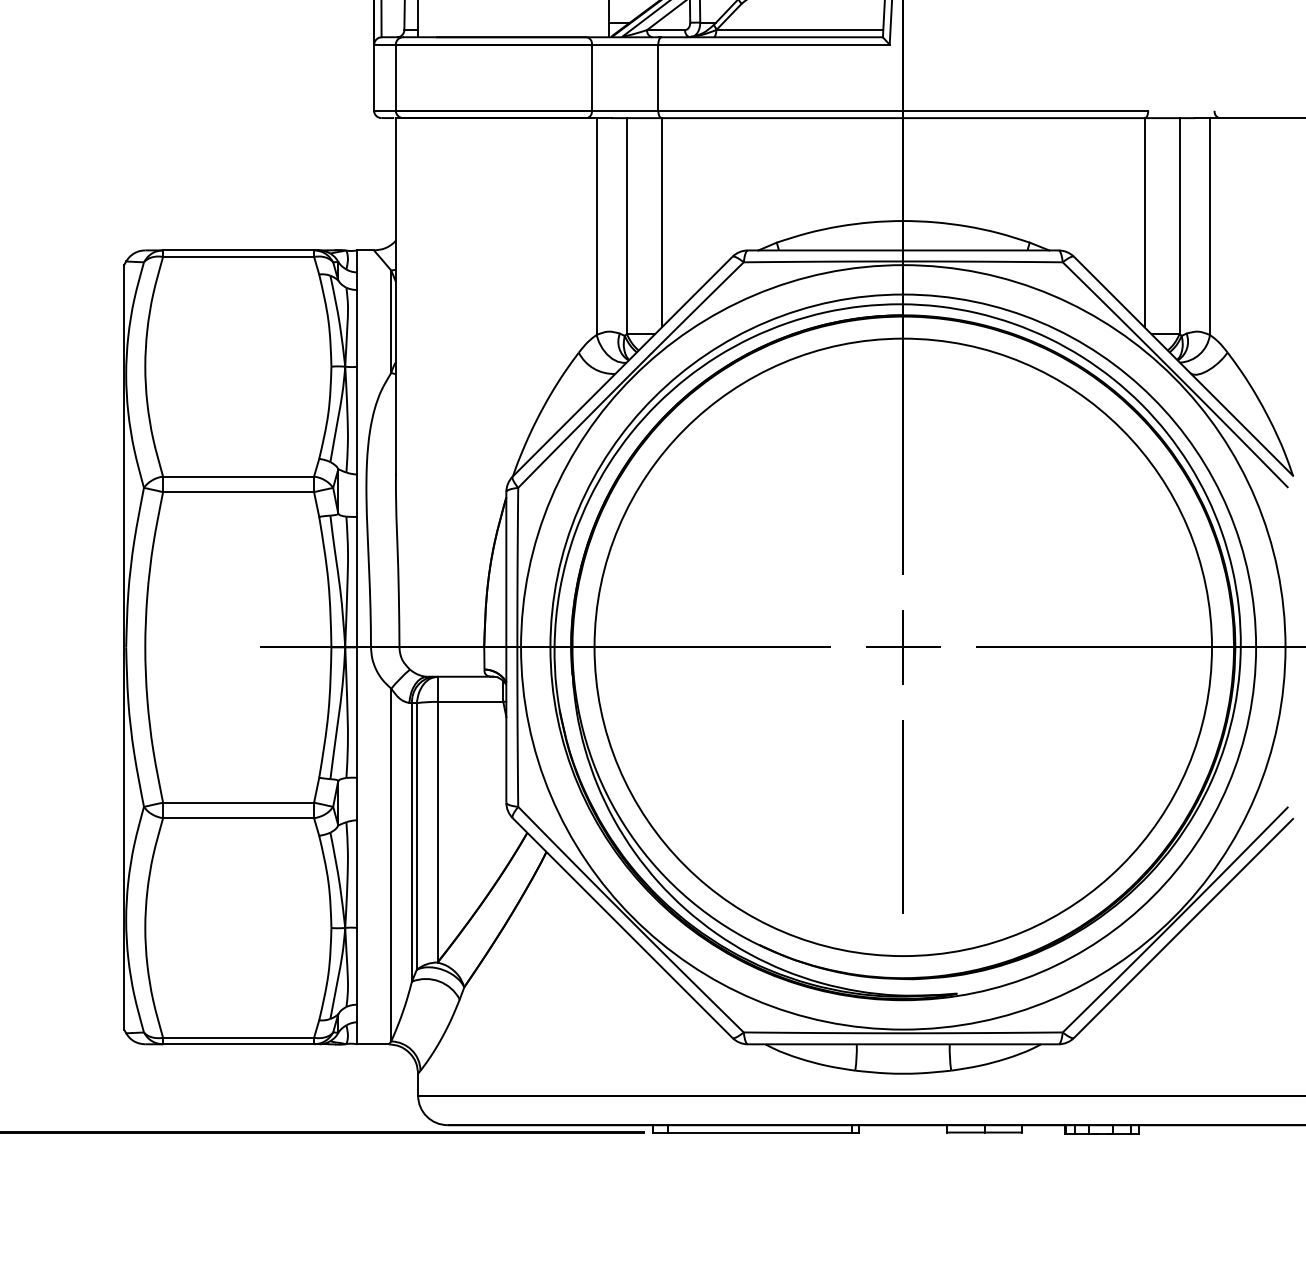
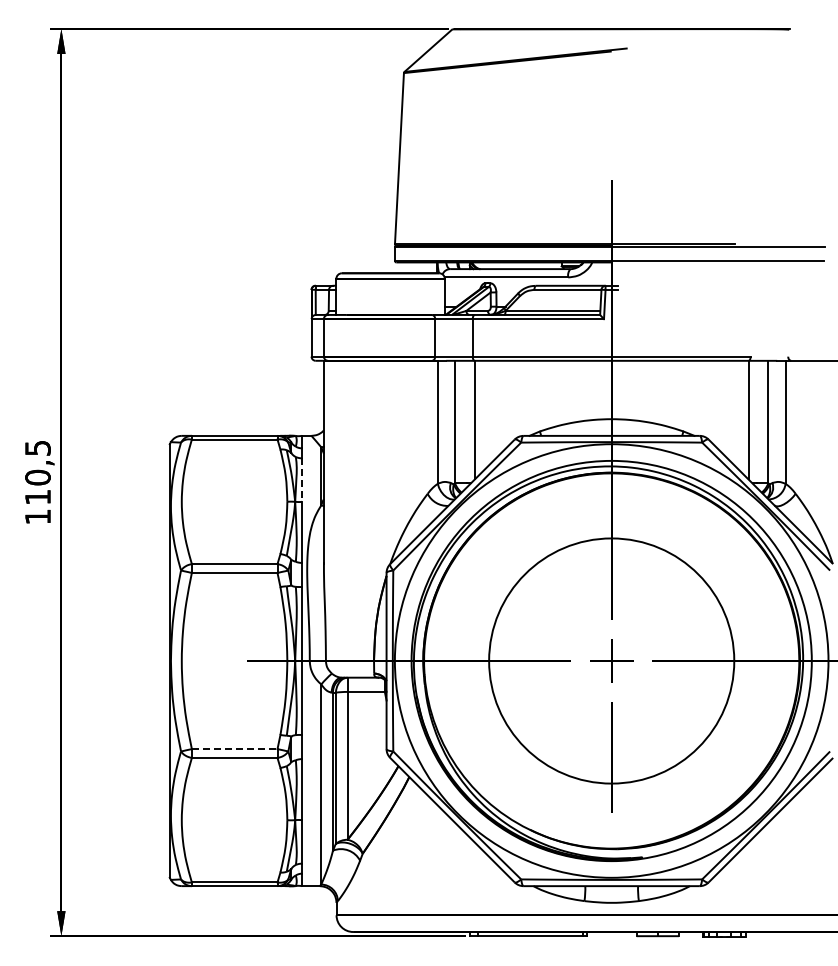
line: (358, 329) -> (302, 480), solid -> dashed
circle: (902, 646) -> (611, 660), size x0.7
line: (238, 803) -> (234, 749), solid -> dashed

